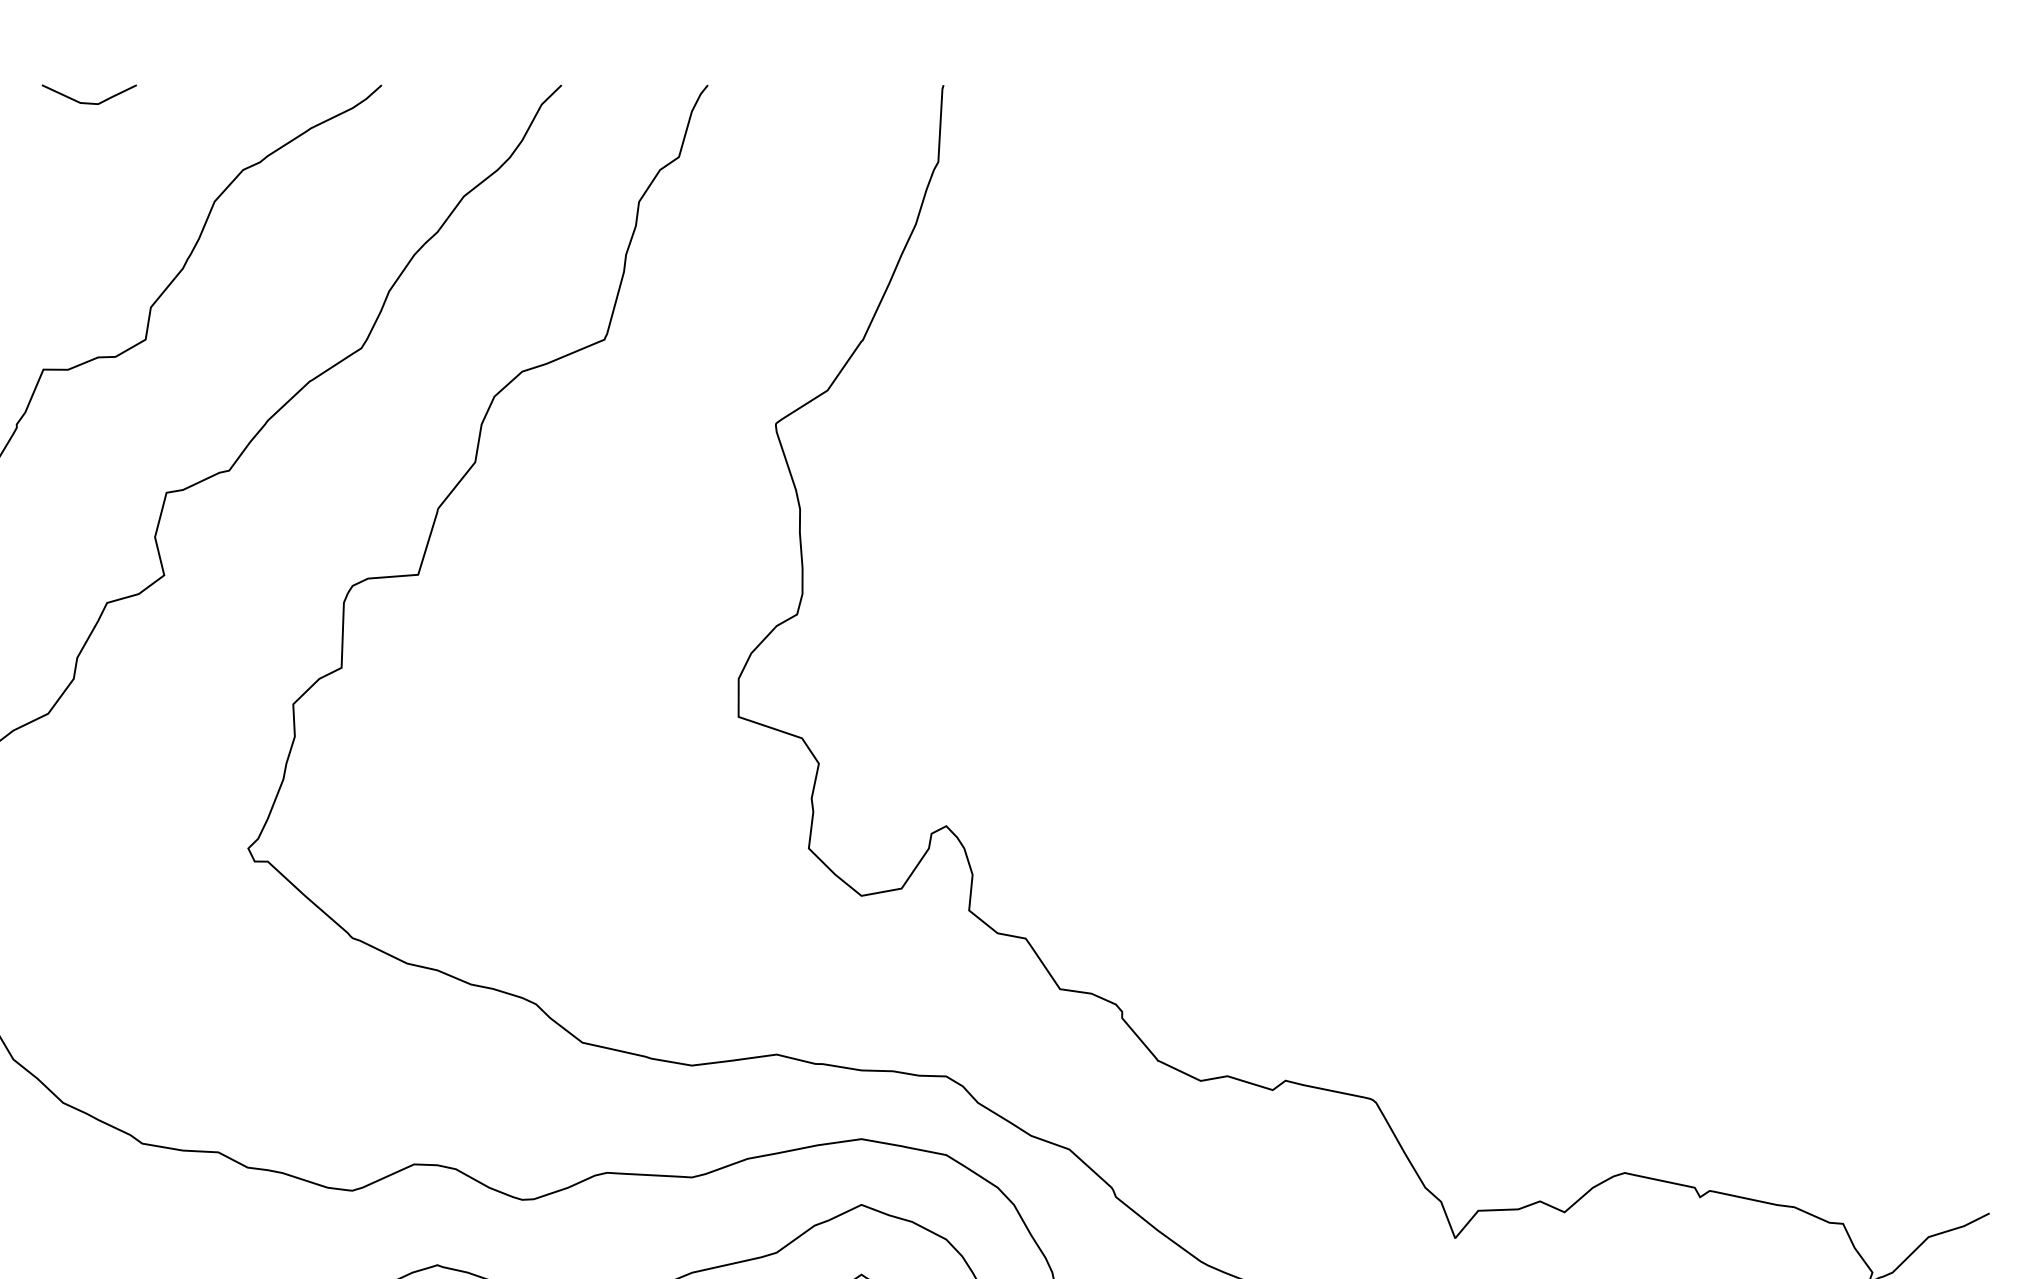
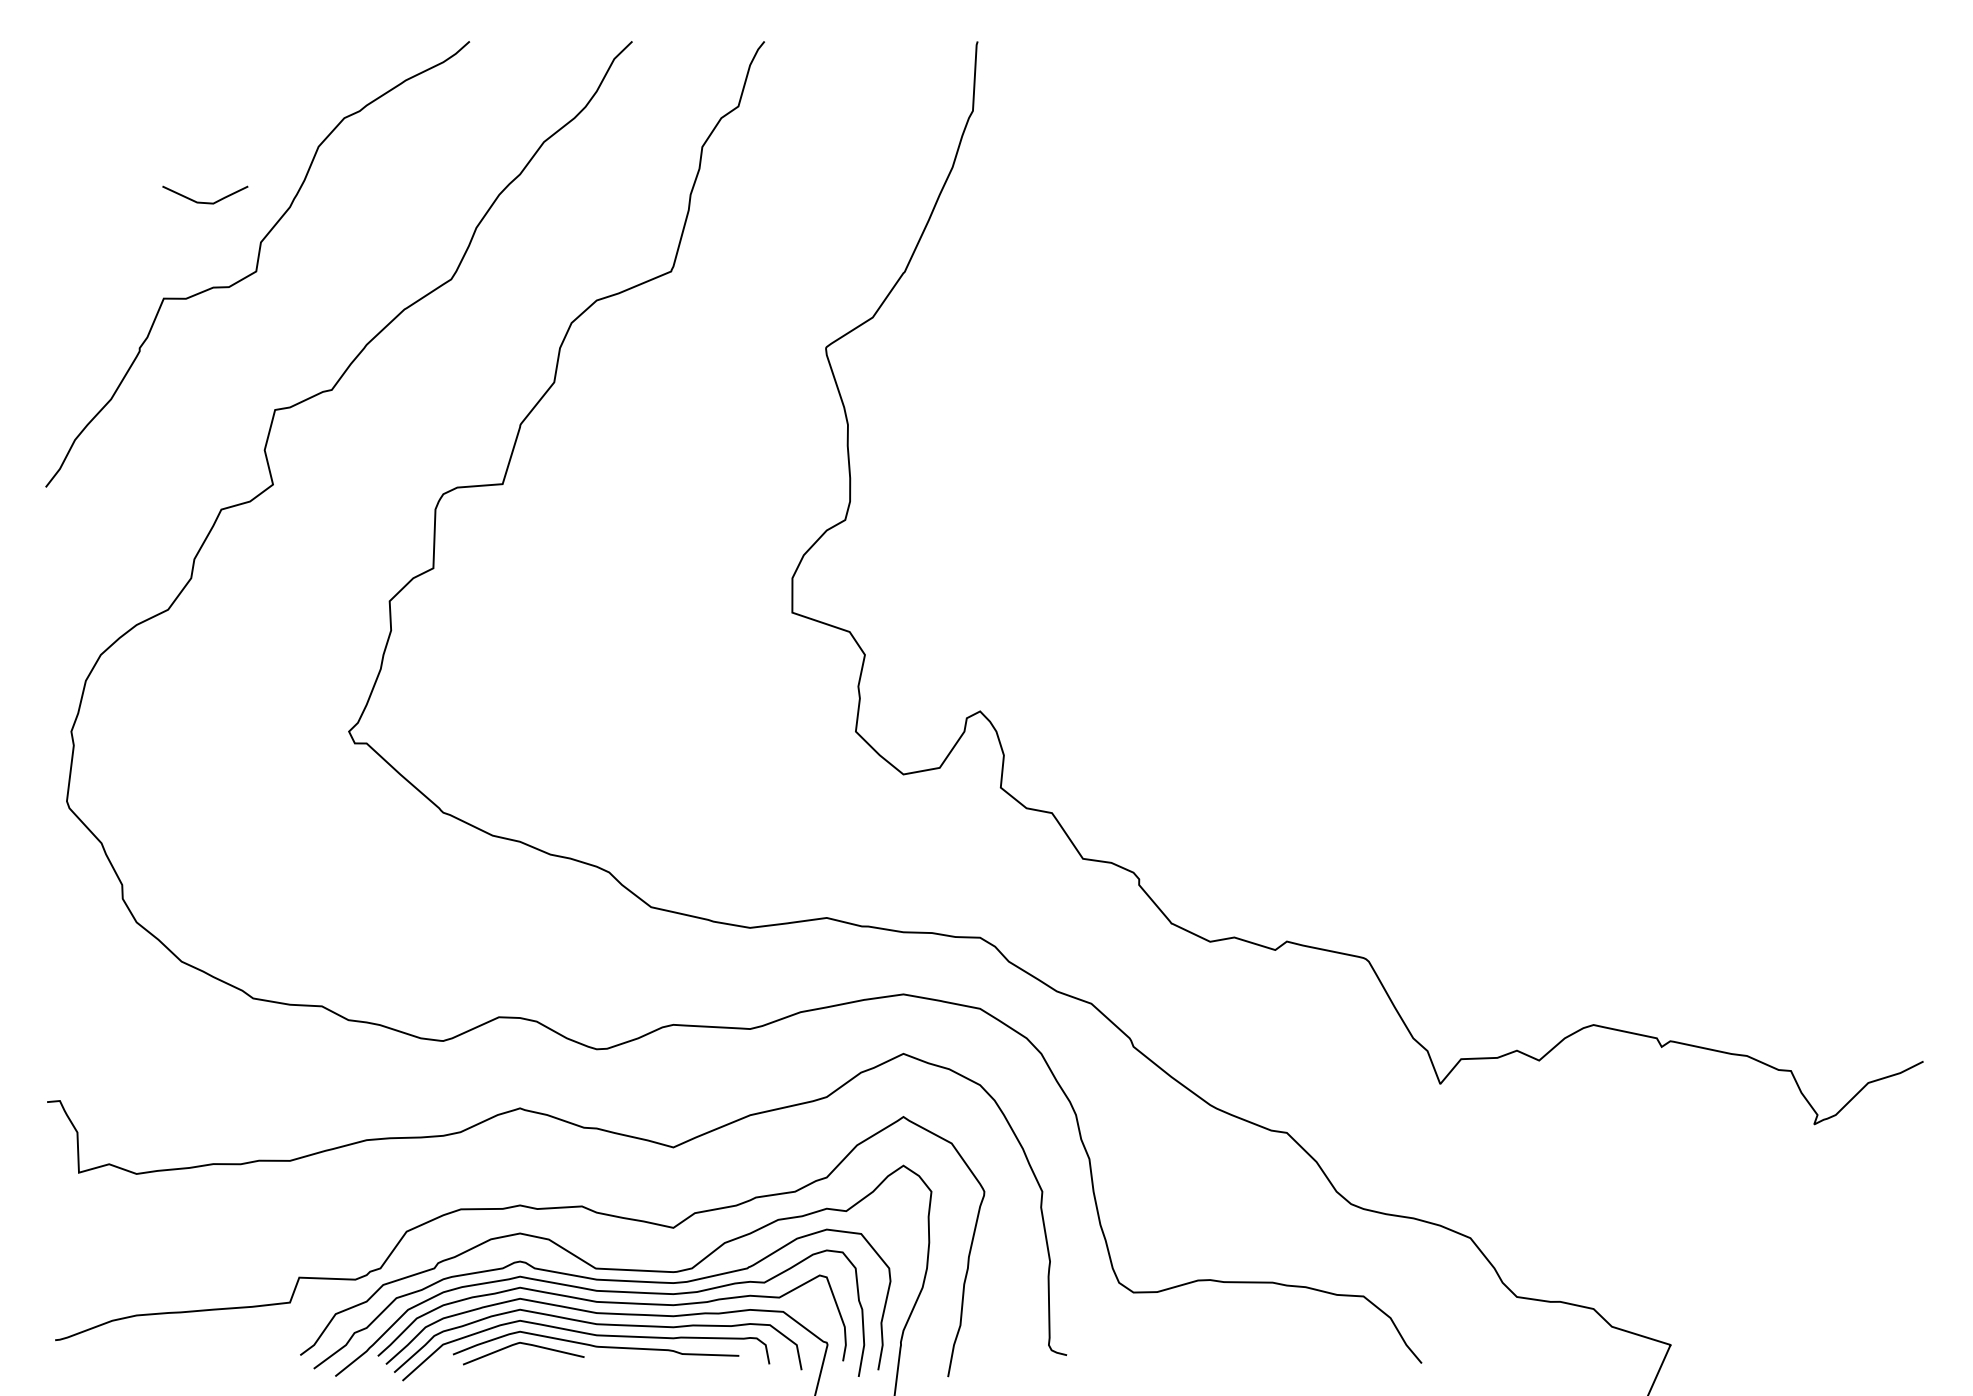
line: (89, 102) -> (205, 202), moved

